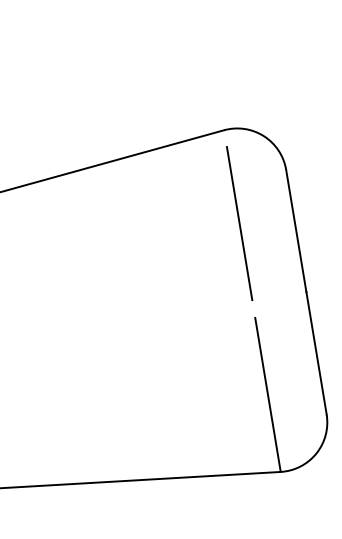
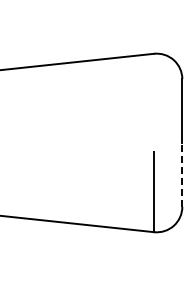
line: (238, 223) -> (153, 102), removed
line: (316, 352) -> (182, 174), solid -> dashed

